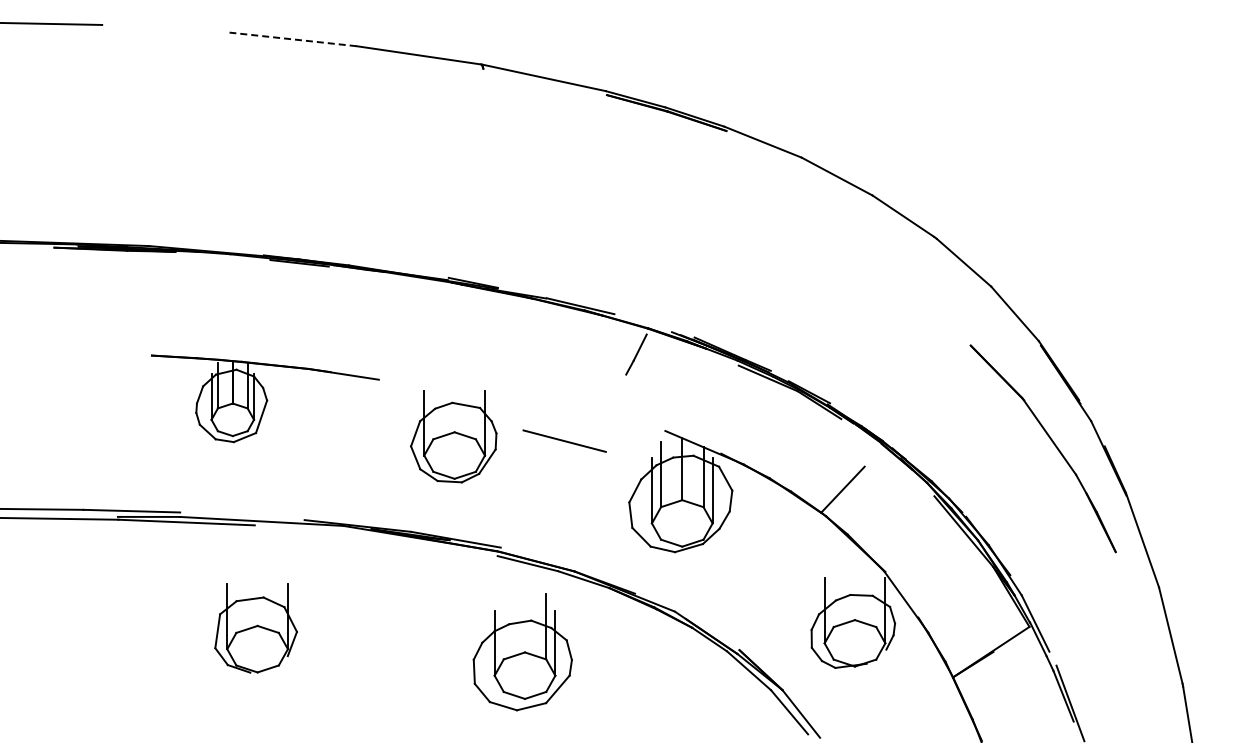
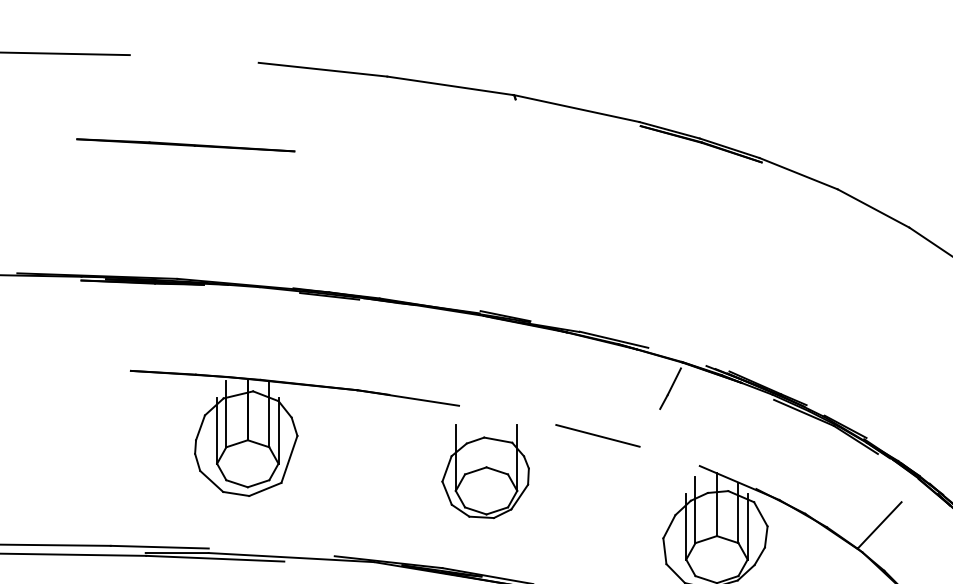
line: (293, 39) -> (323, 69), dashed -> solid
line: (157, 114) -> (185, 145), added
part: (265, 398) -> (295, 433), size x1.43
line: (564, 440) -> (597, 435), moved

